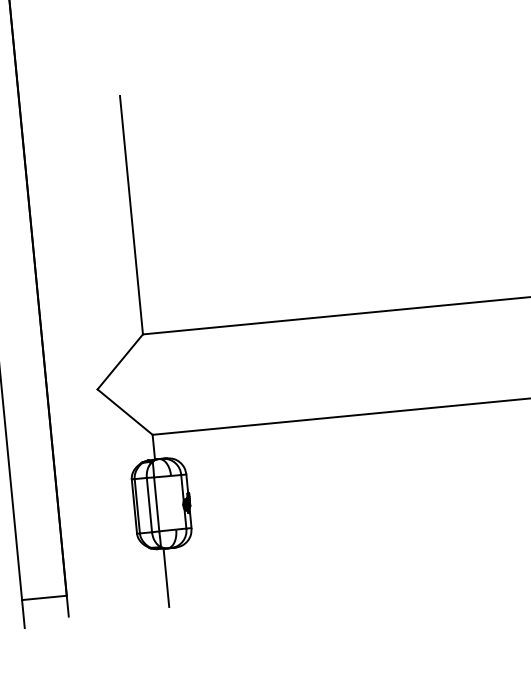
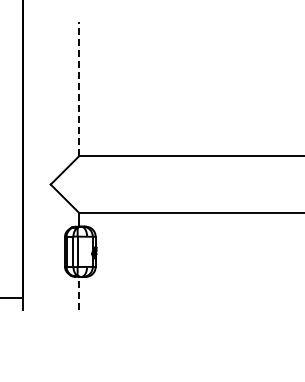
line: (132, 213) -> (79, 88), solid -> dashed
line: (167, 576) -> (79, 292), solid -> dashed

